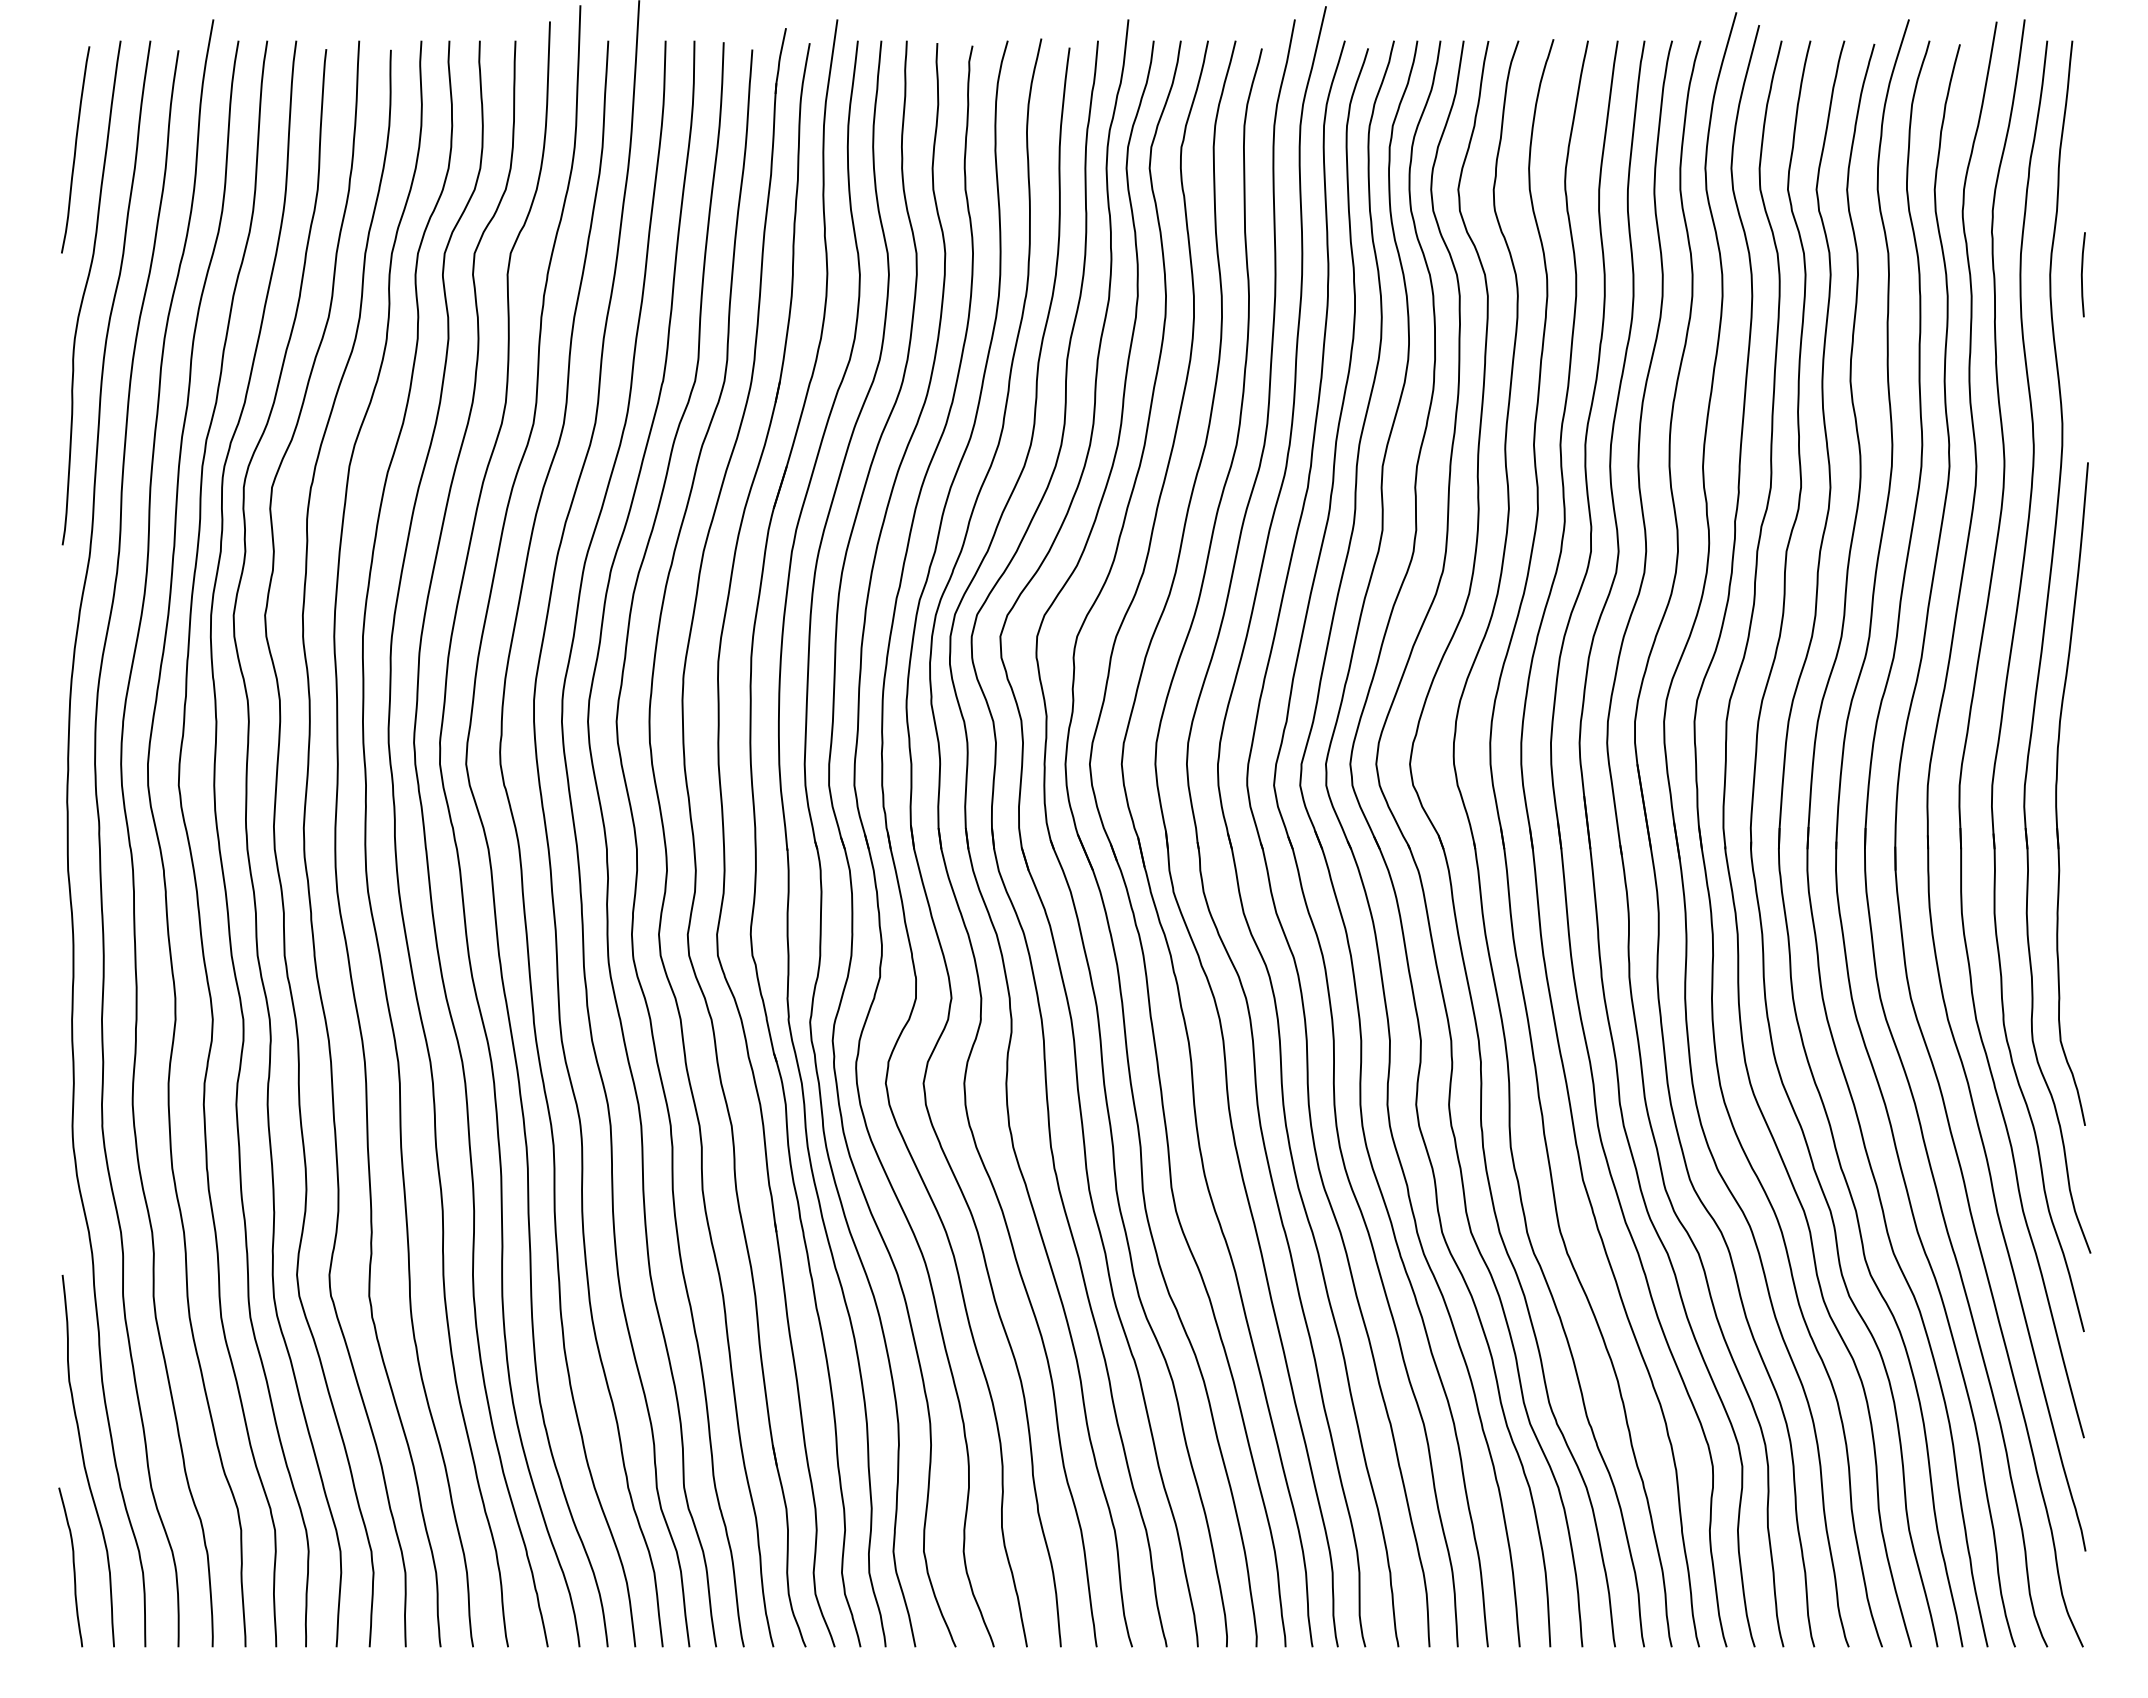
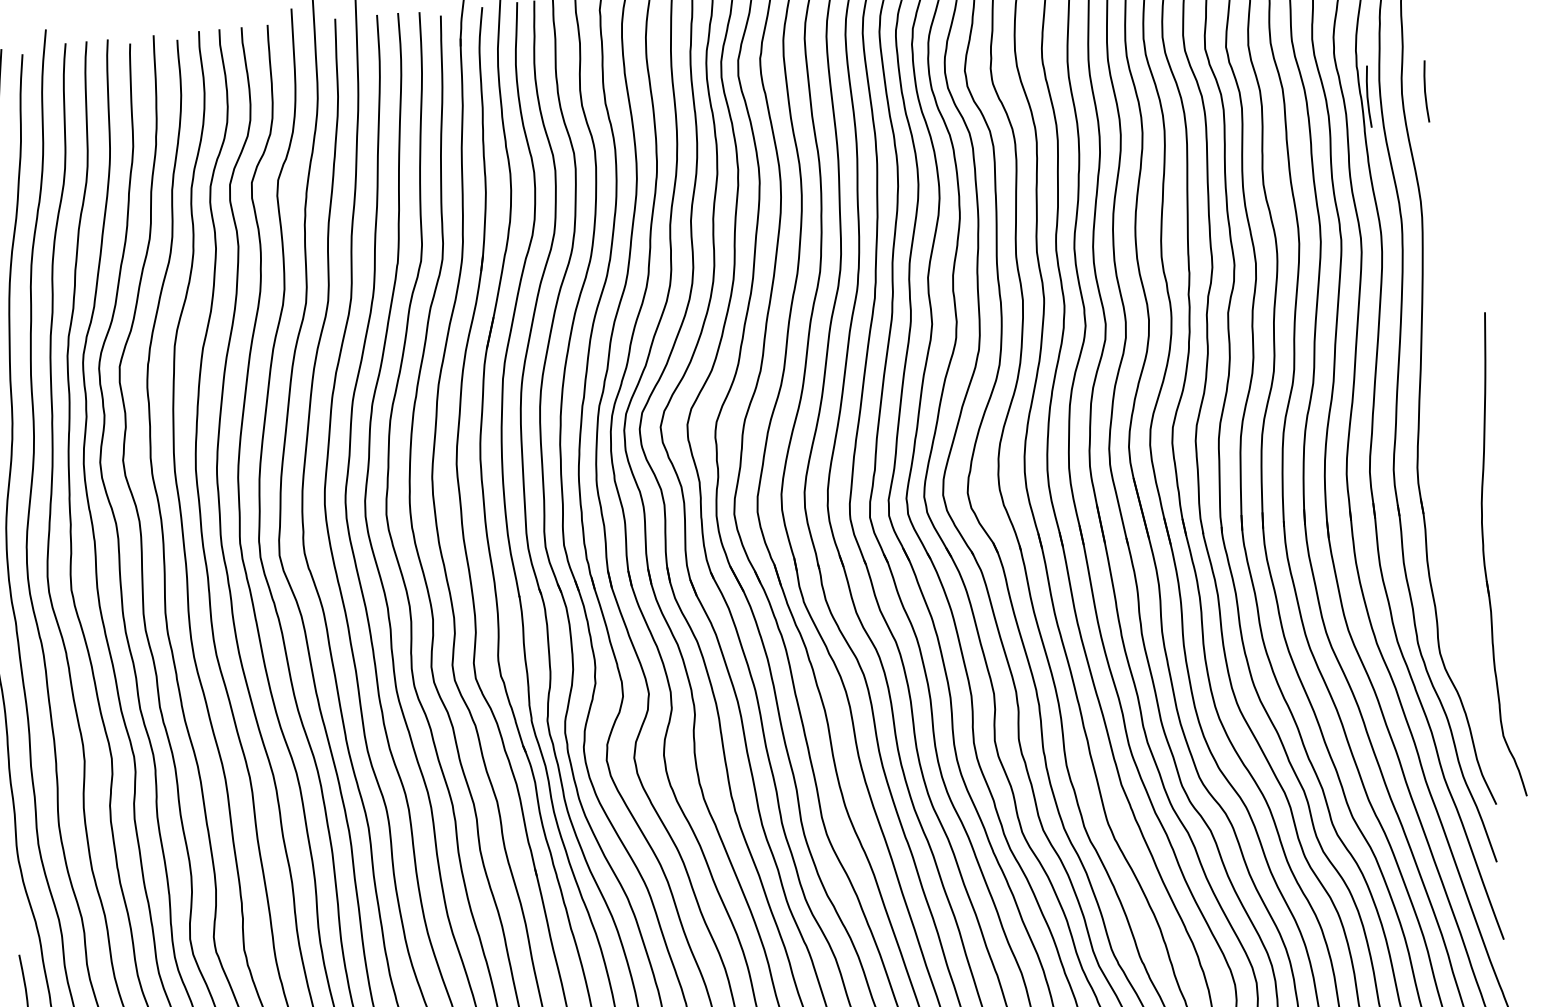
line: (2003, 274) -> (1367, 96), added
part: (2057, 791) -> (1484, 554), moved

